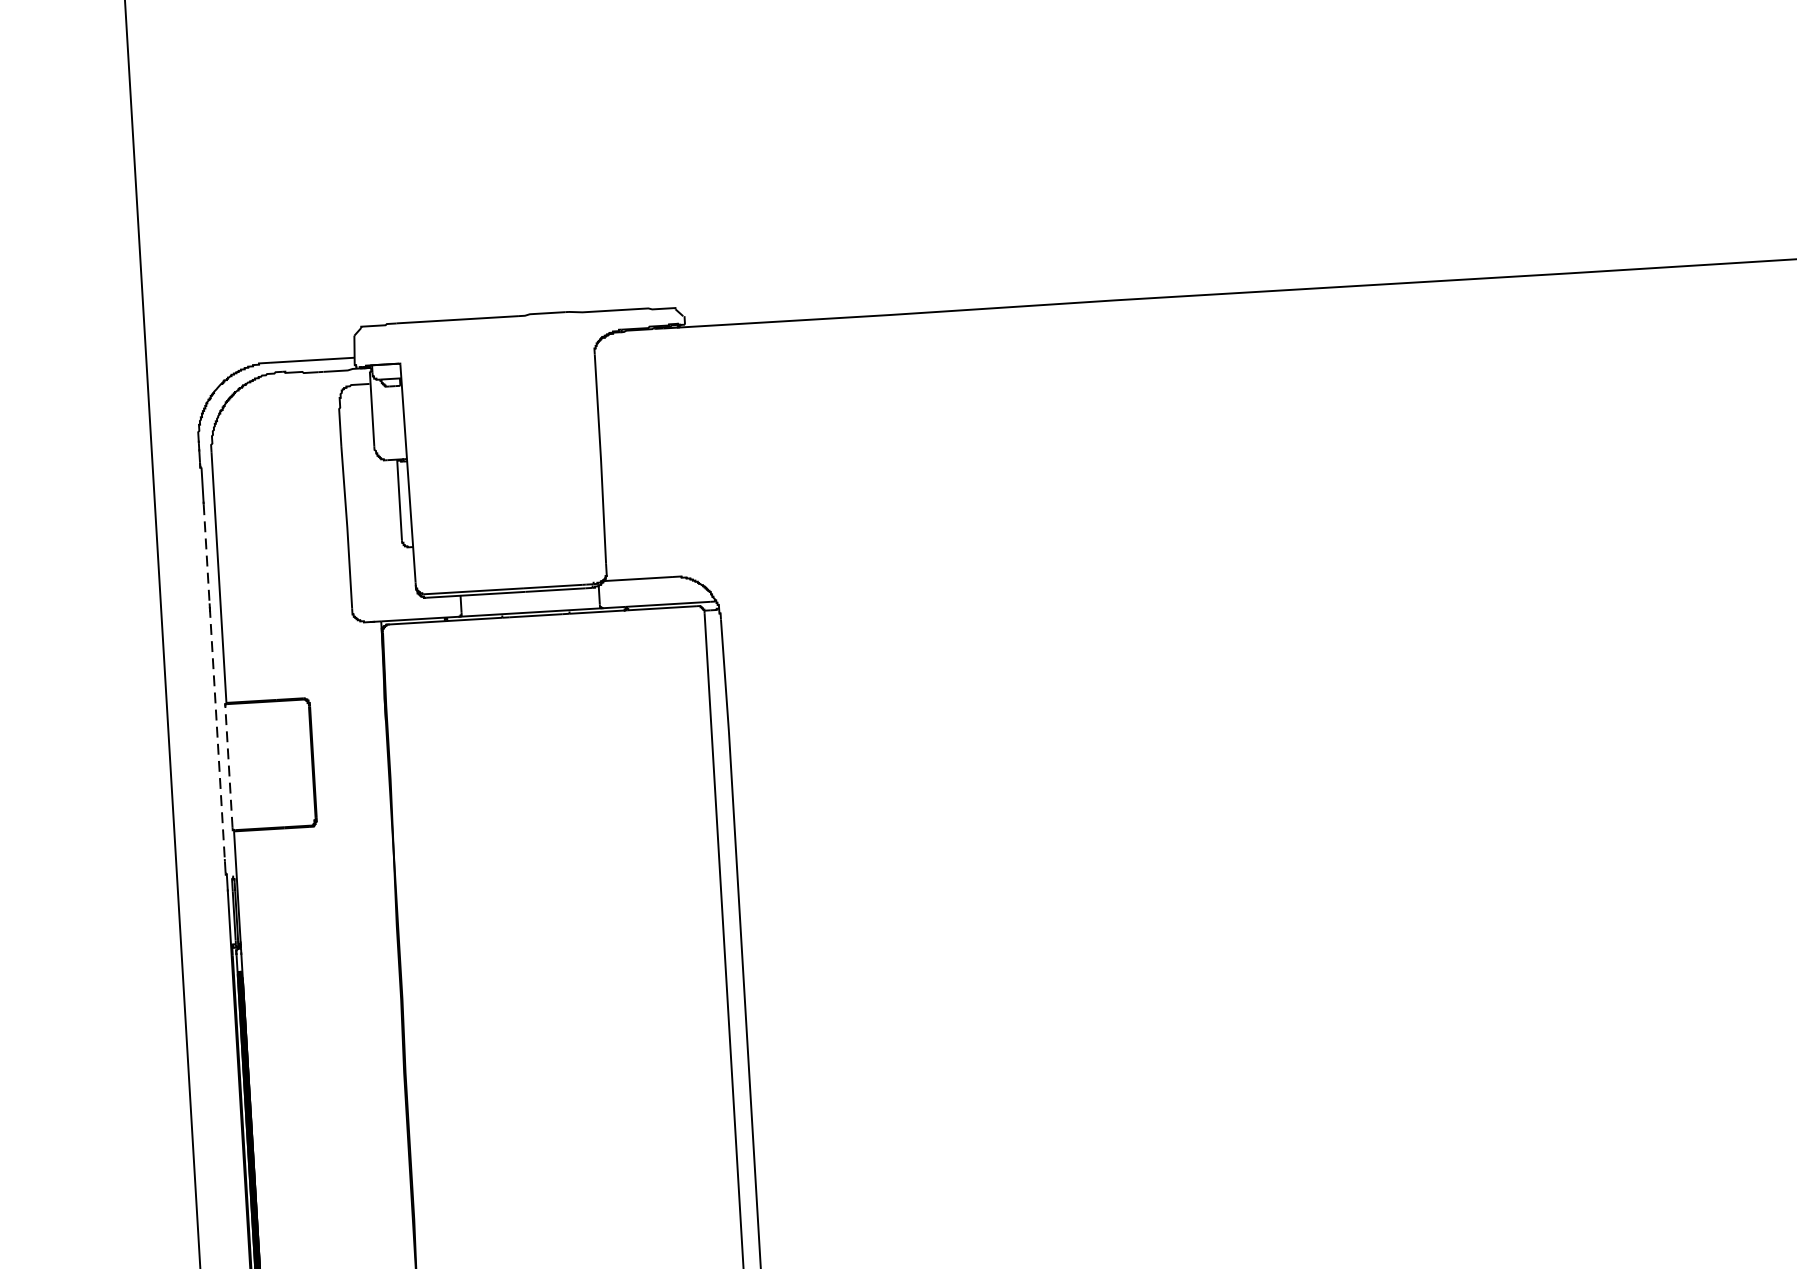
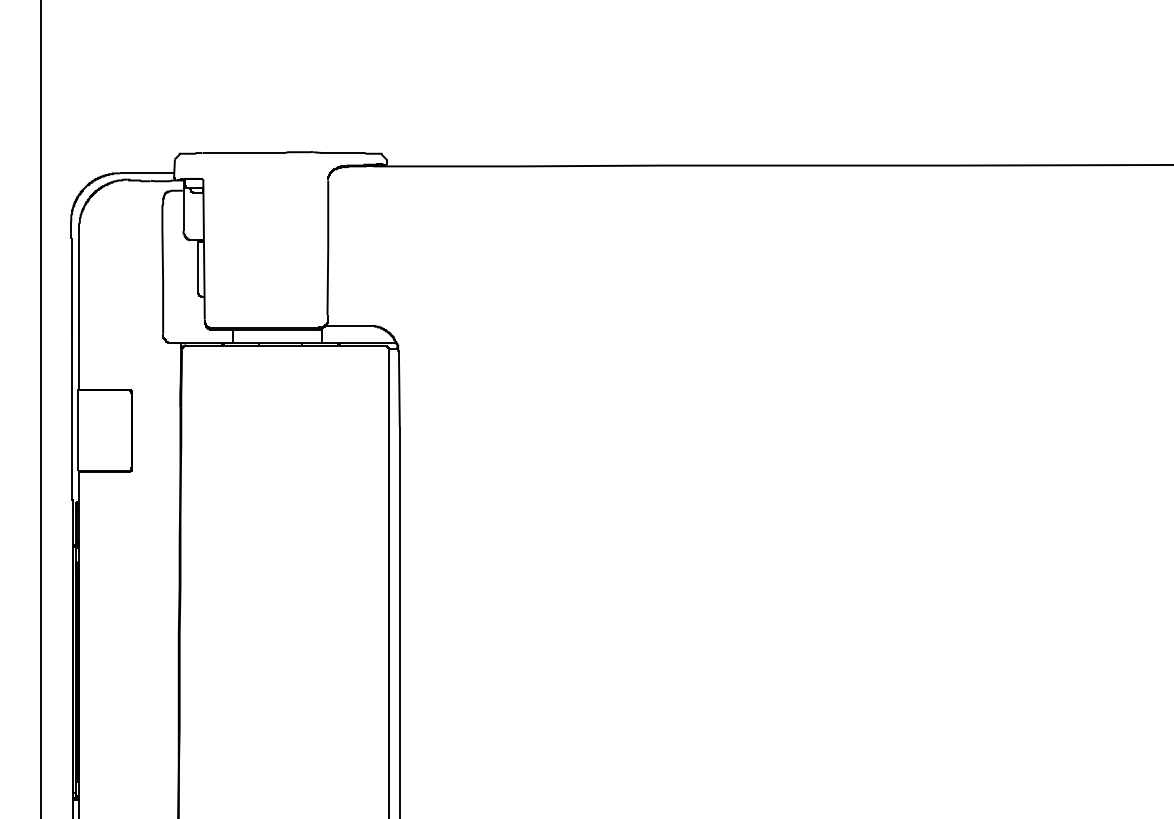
line: (215, 683) -> (72, 376), dashed -> solid
line: (229, 766) -> (78, 430), dashed -> solid

